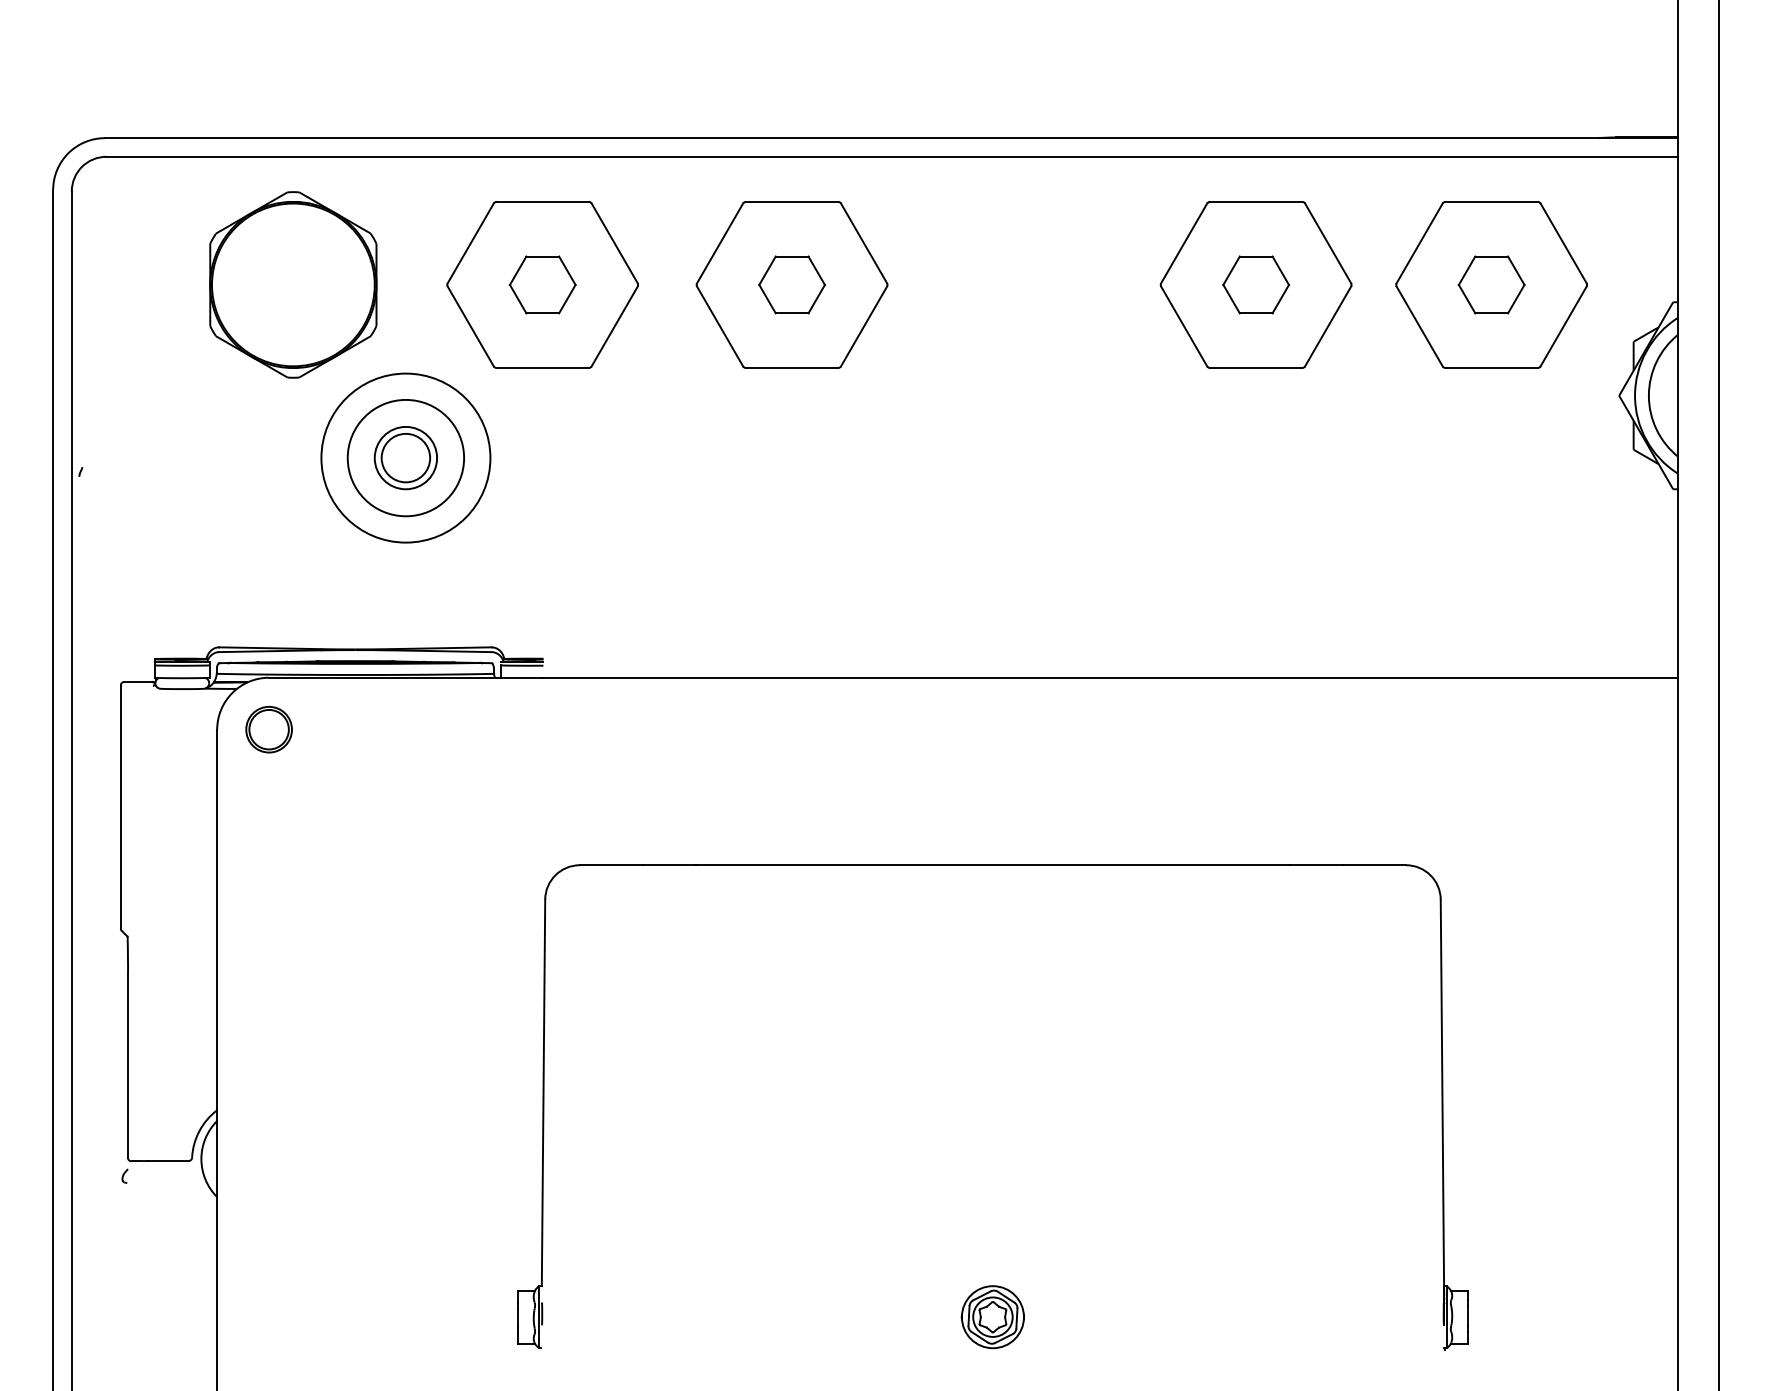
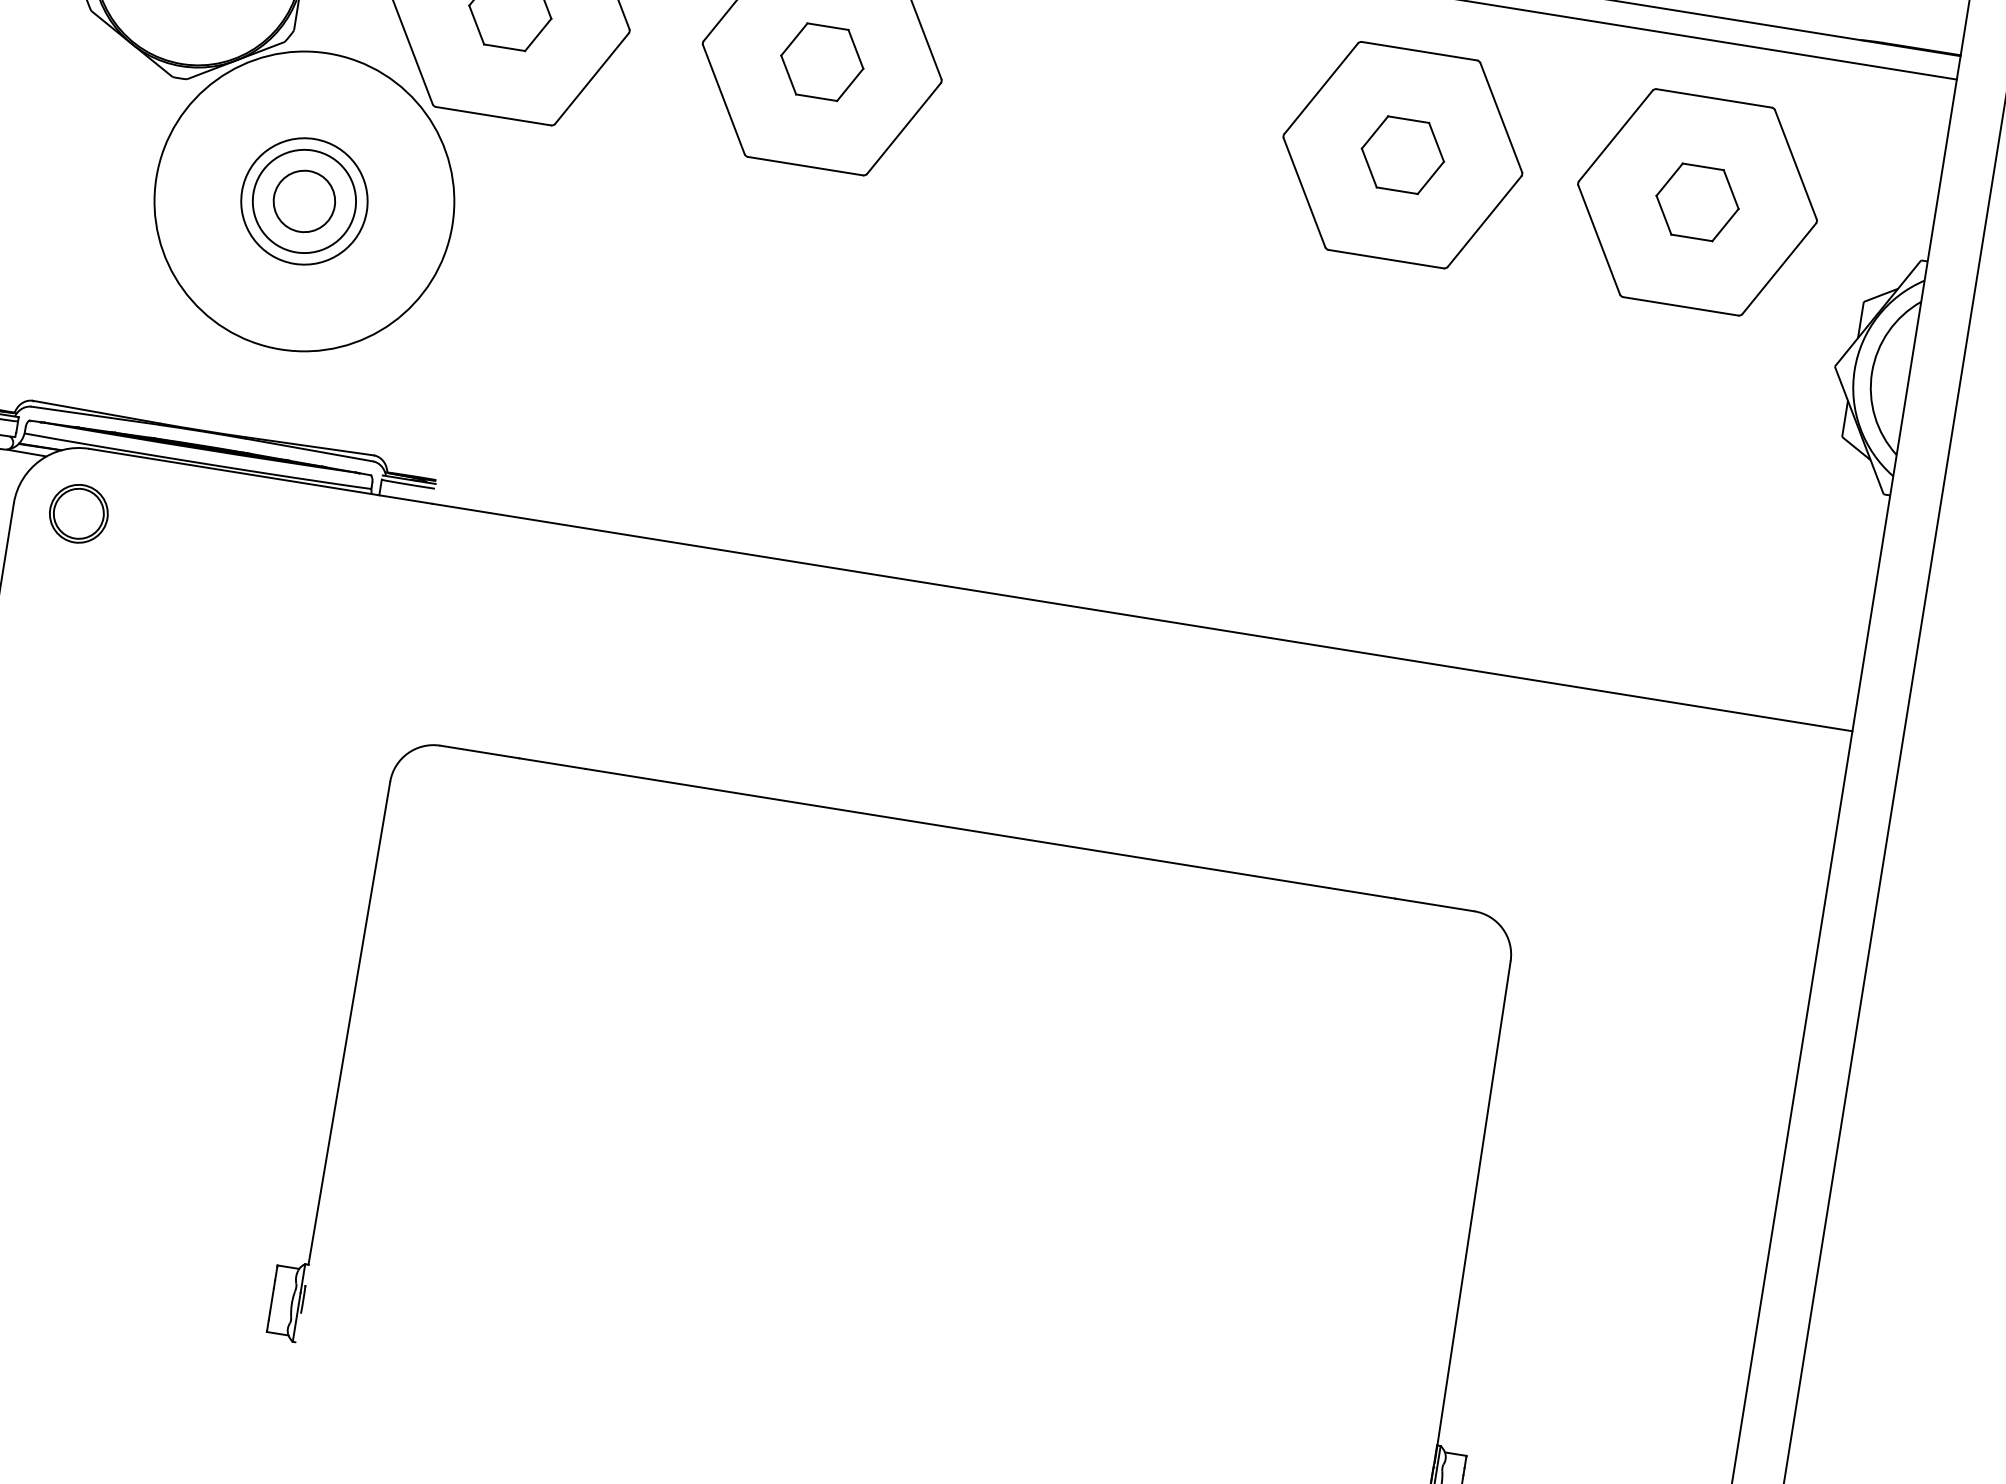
circle: (405, 457) -> (304, 200), size x0.7
circle: (405, 457) -> (304, 200), size x1.4
circle: (405, 457) -> (304, 200), size x1.6
part: (992, 1317) -> (866, 1394), removed

